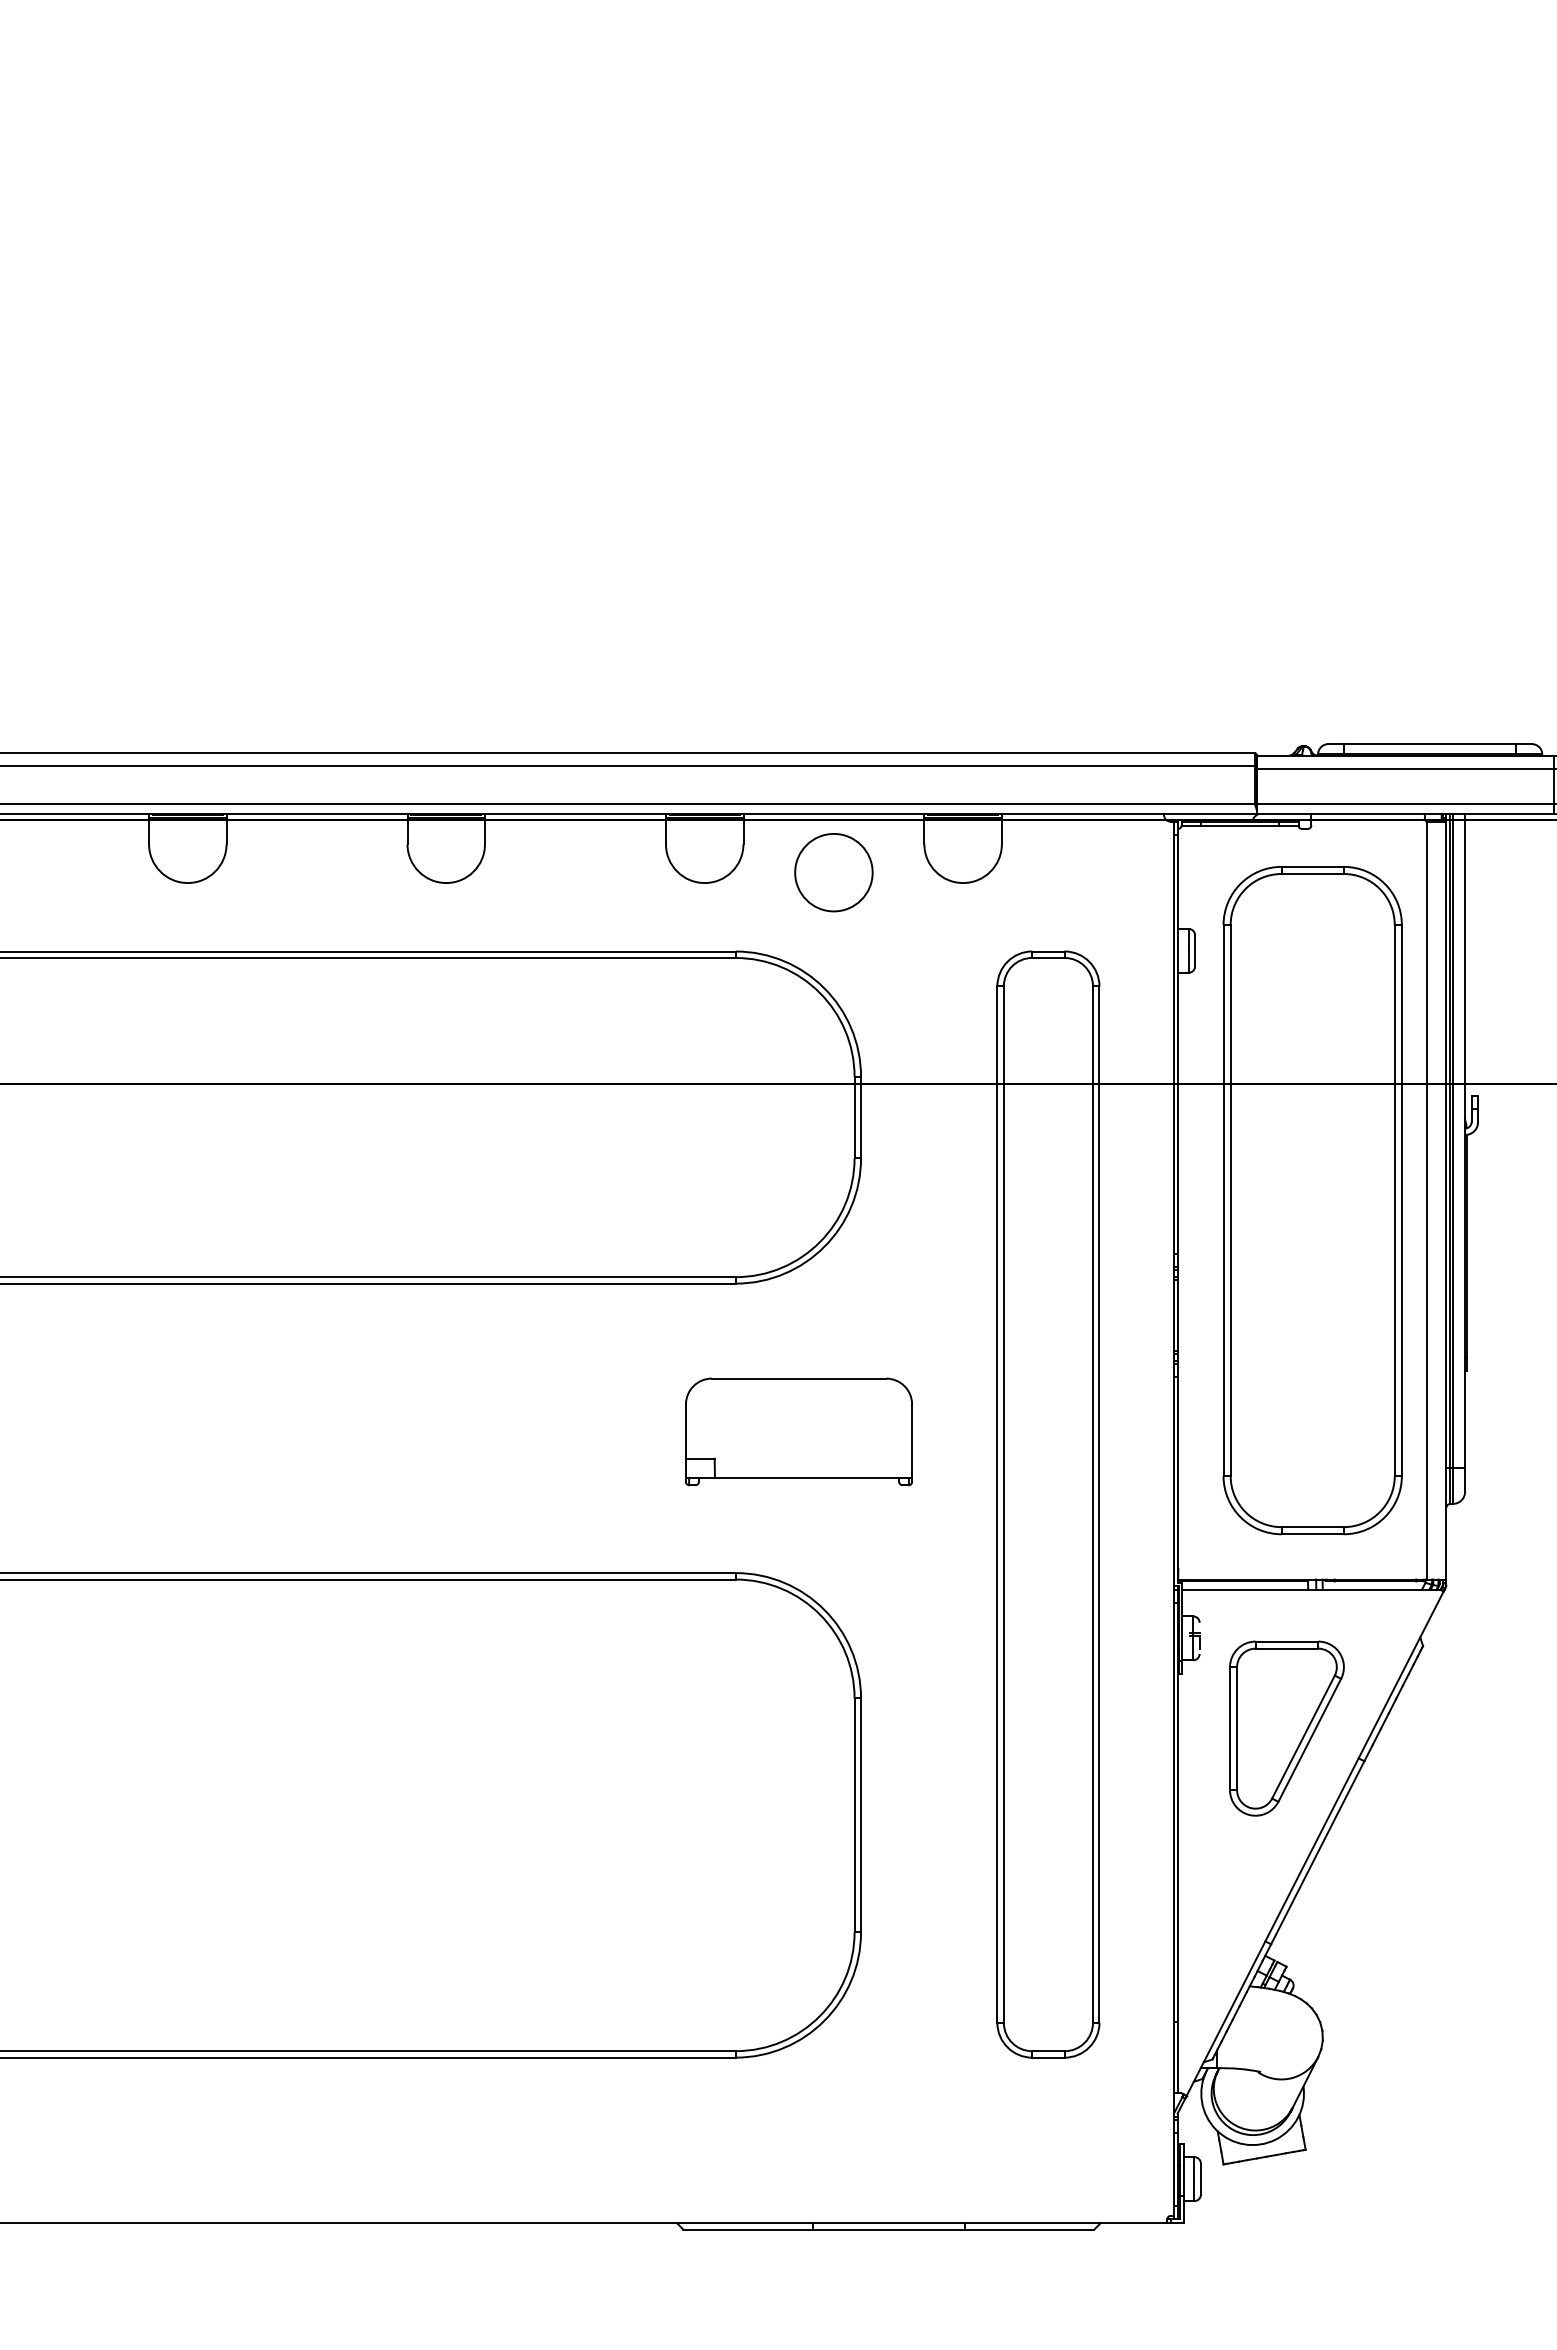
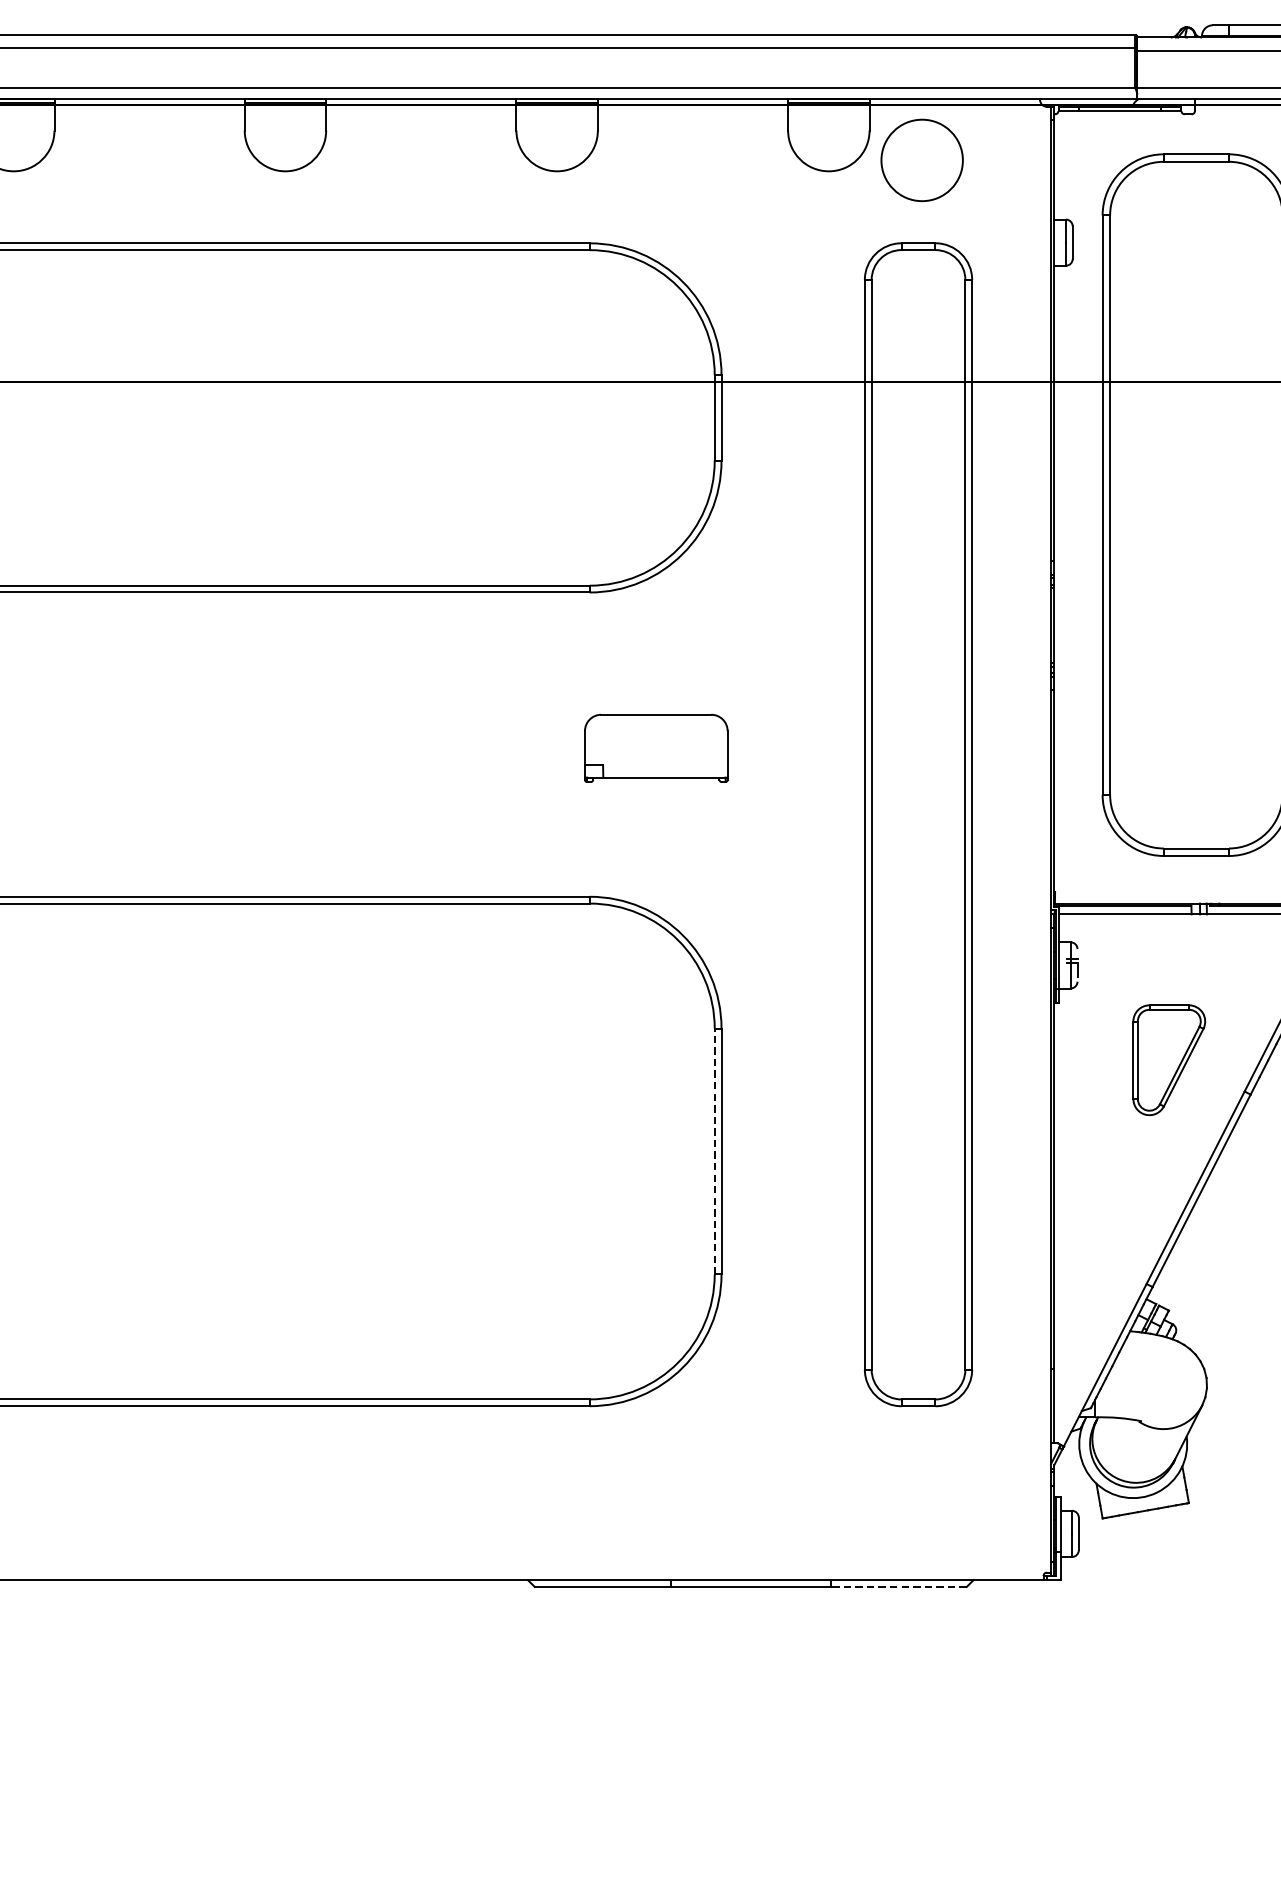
circle: (833, 872) -> (921, 160), moved
part: (798, 1431) -> (655, 747), size x0.6
part: (1286, 1728) -> (1168, 1060), size x0.6
line: (854, 1815) -> (714, 1151), solid -> dashed
line: (1029, 2229) -> (898, 1586), solid -> dashed

